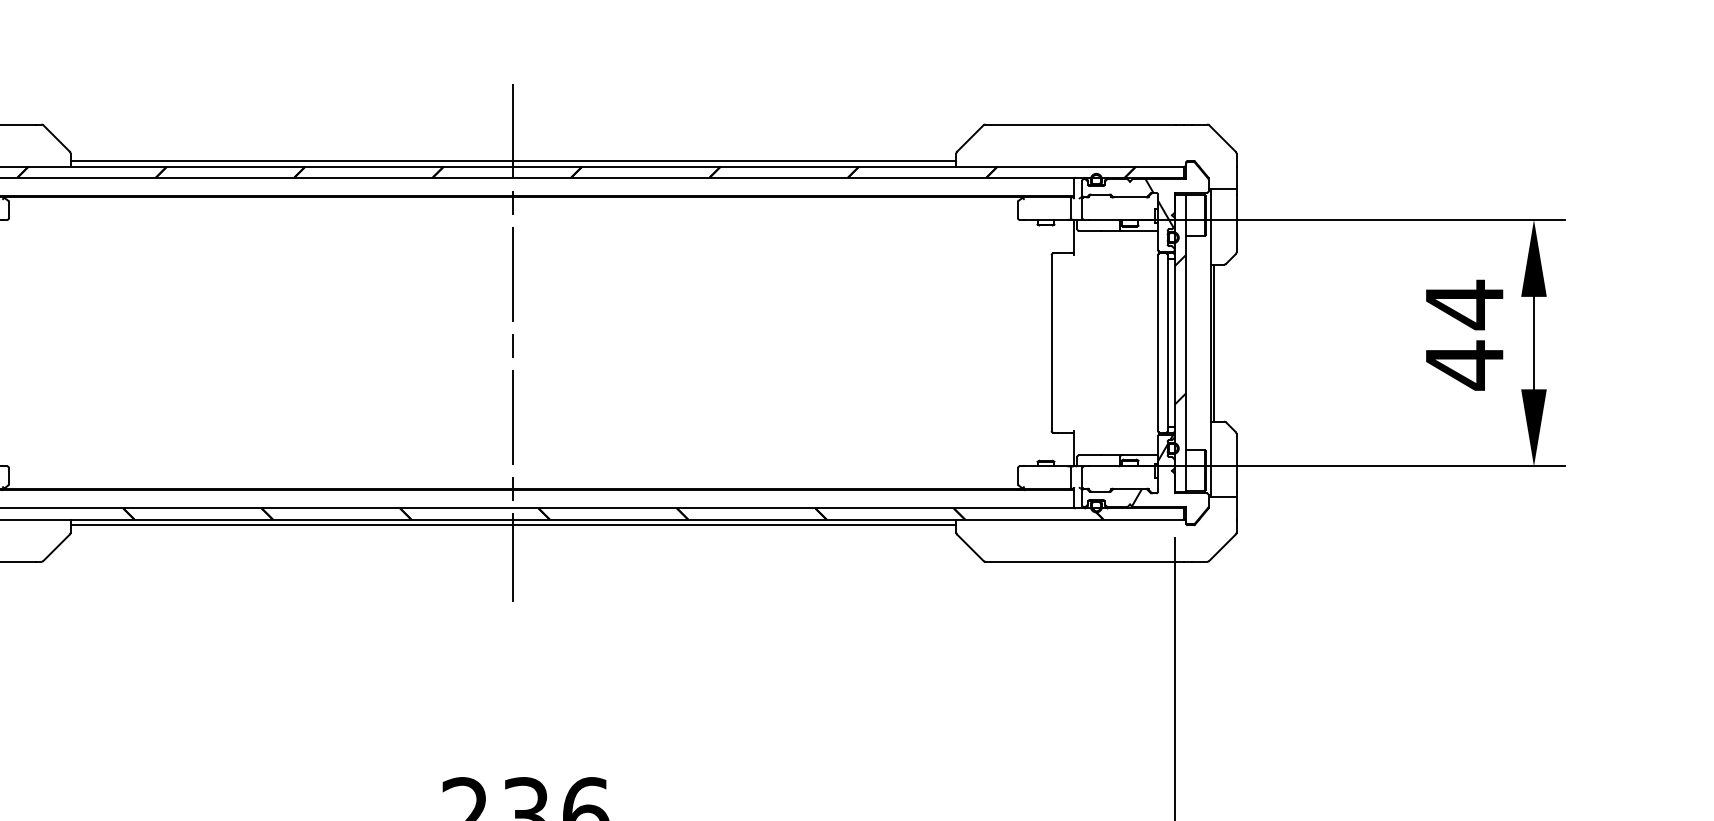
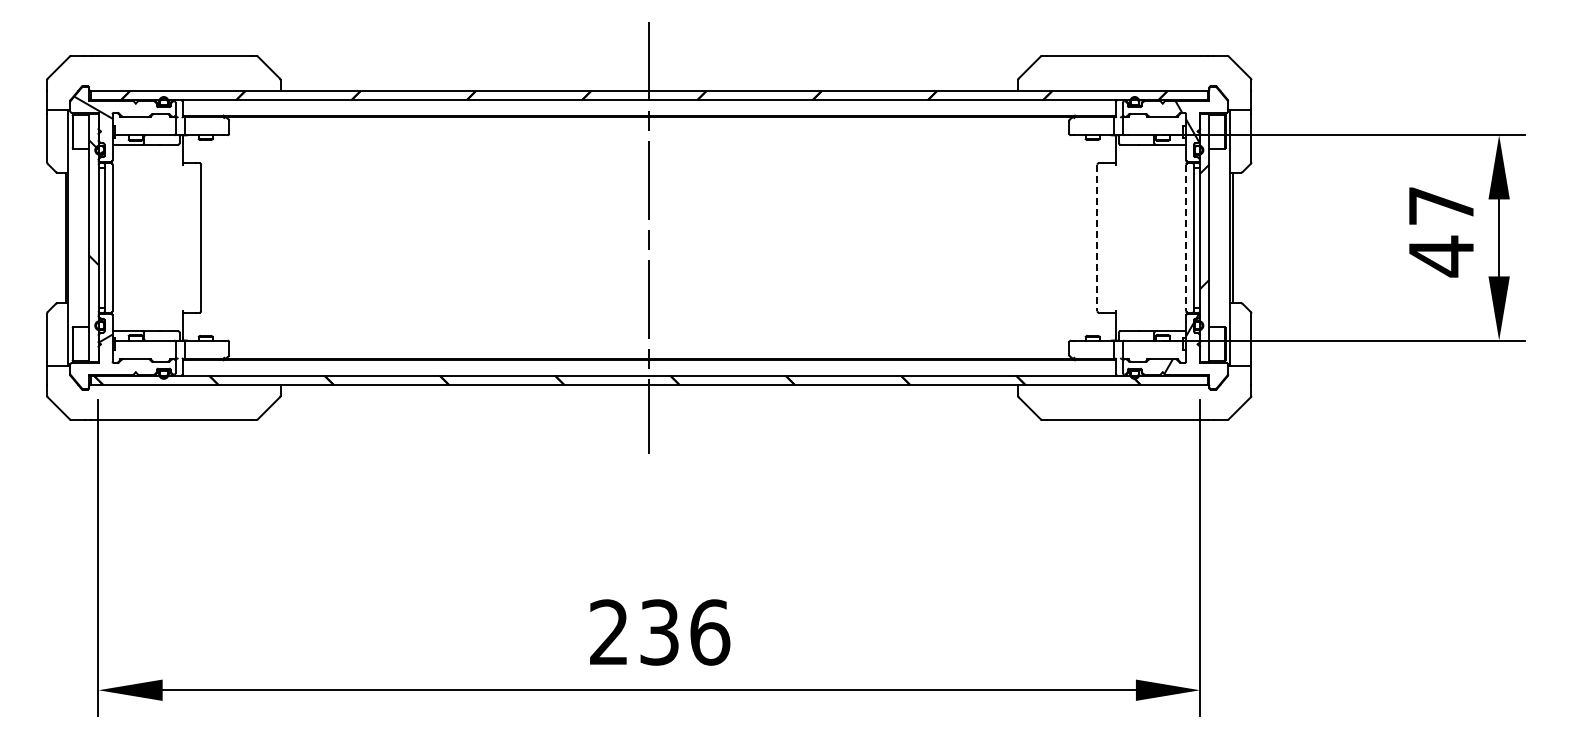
line: (513, 161) -> (649, 86), removed
text: (1464, 305) -> (1441, 206), 44 -> 47
line: (1051, 343) -> (1097, 238), solid -> dashed
line: (1158, 343) -> (1186, 238), solid -> dashed
line: (513, 525) -> (649, 389), removed

